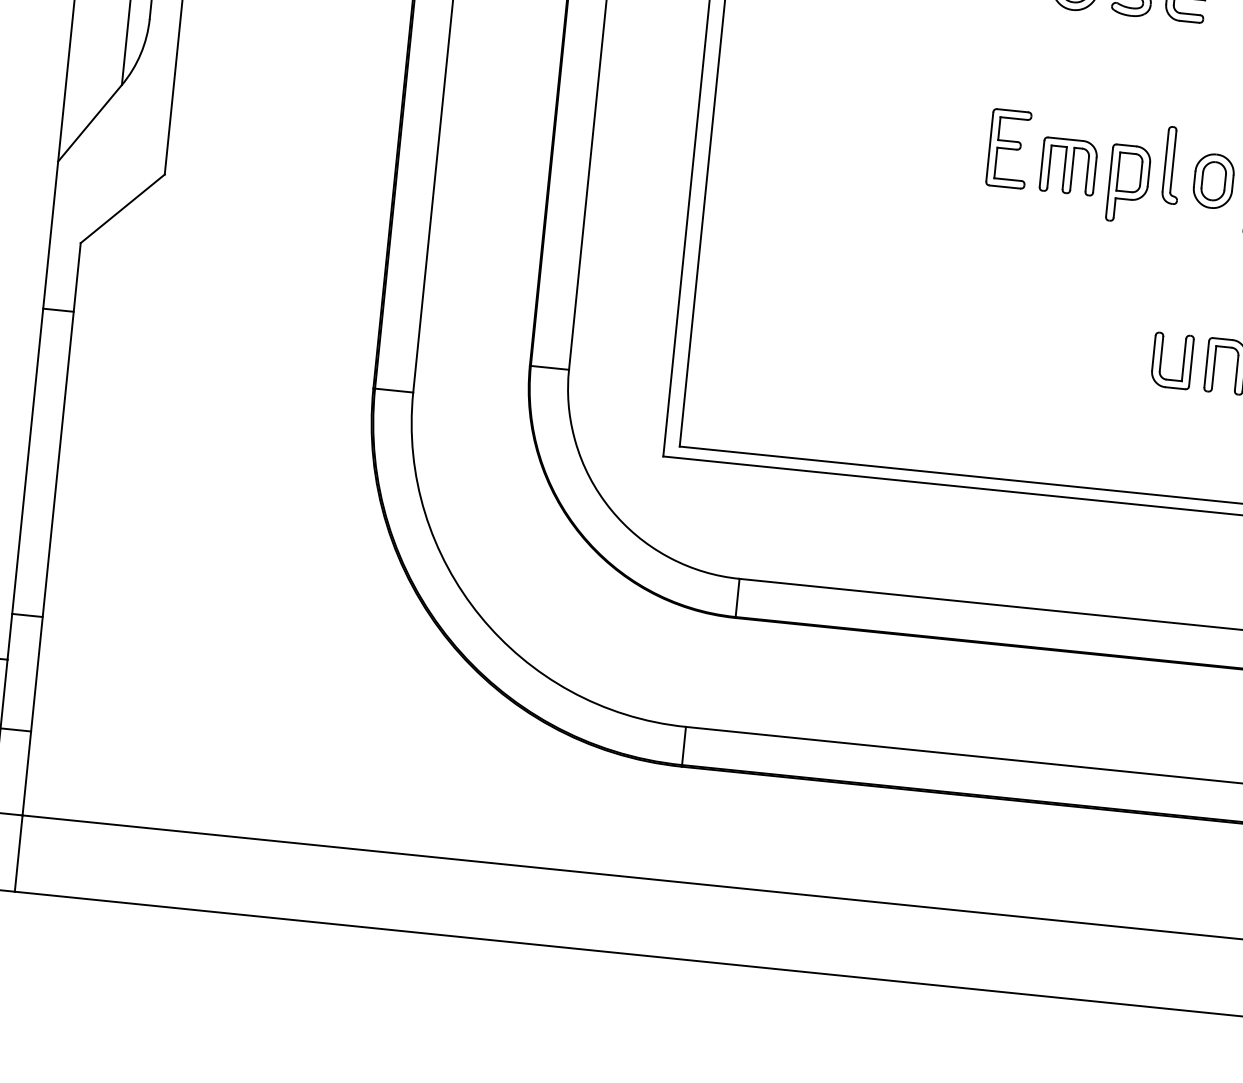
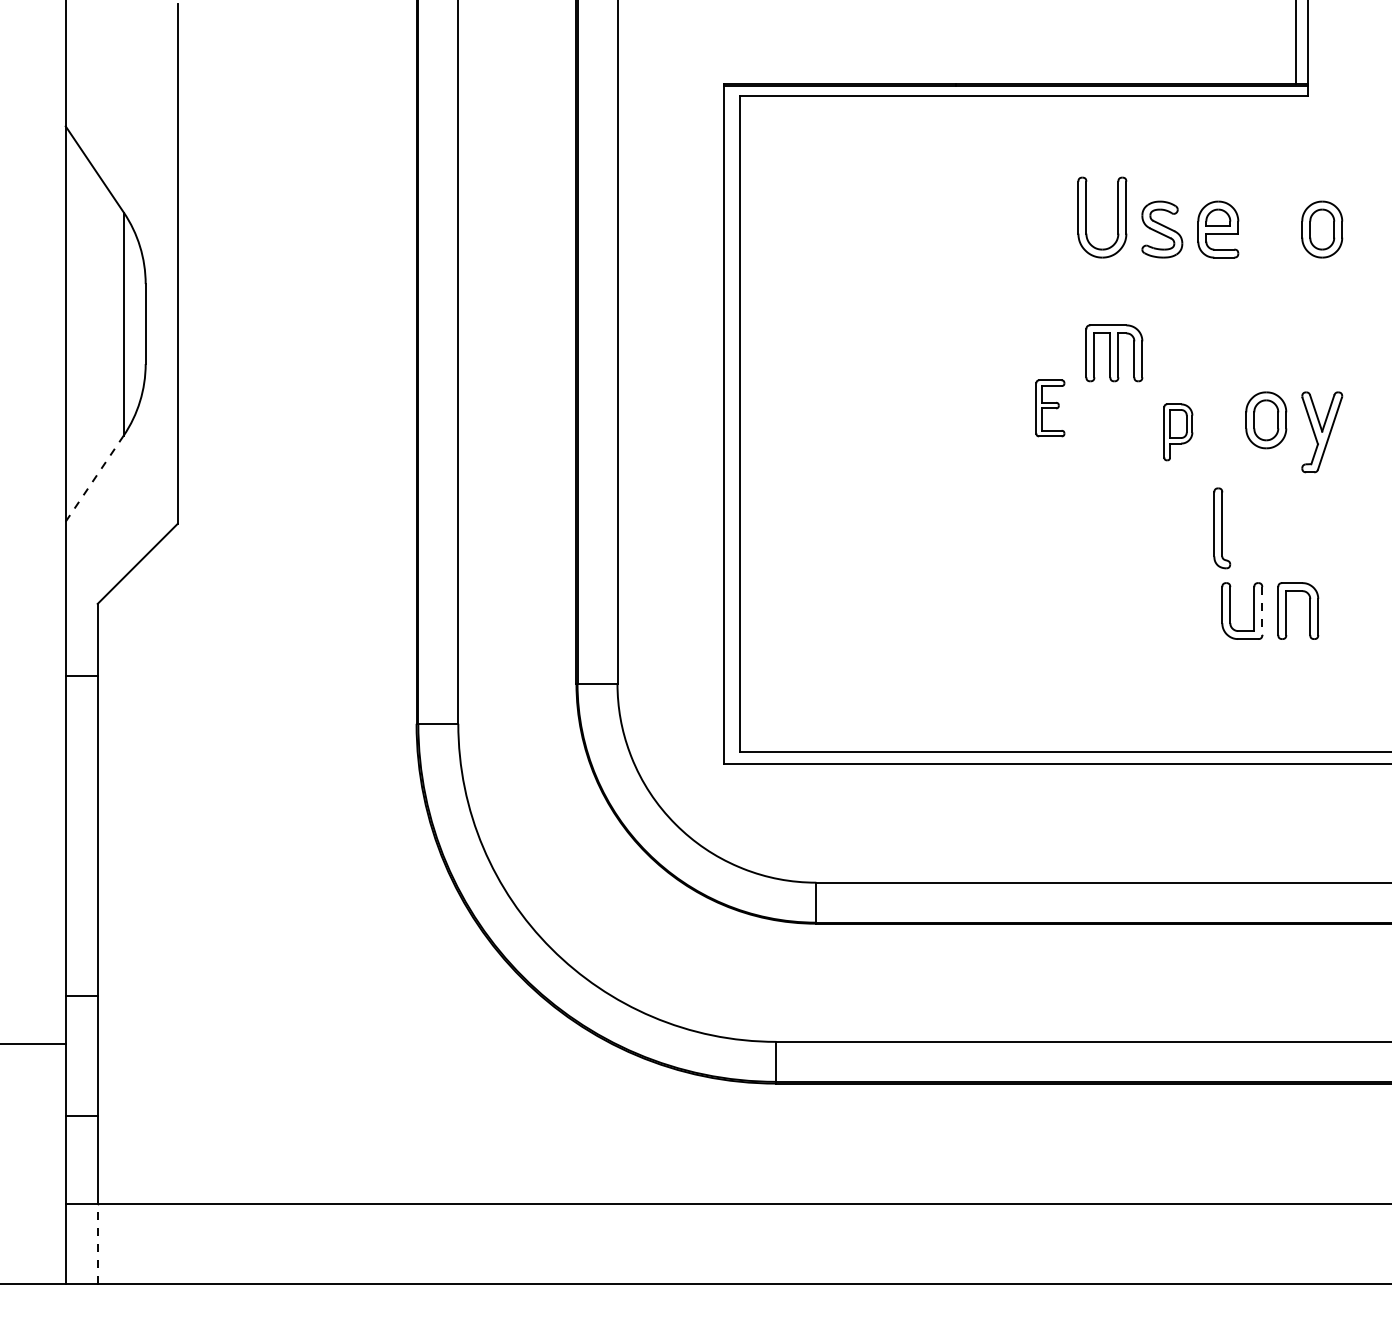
line: (89, 123) -> (94, 478), solid -> dashed
part: (1008, 149) -> (1050, 408), size x0.7
part: (1173, 165) -> (1222, 528), moved
part: (1068, 166) -> (1114, 353), moved
part: (1128, 184) -> (1178, 432), size x0.7
line: (1191, 363) -> (1262, 611), solid -> dashed
line: (18, 853) -> (97, 1243), solid -> dashed

